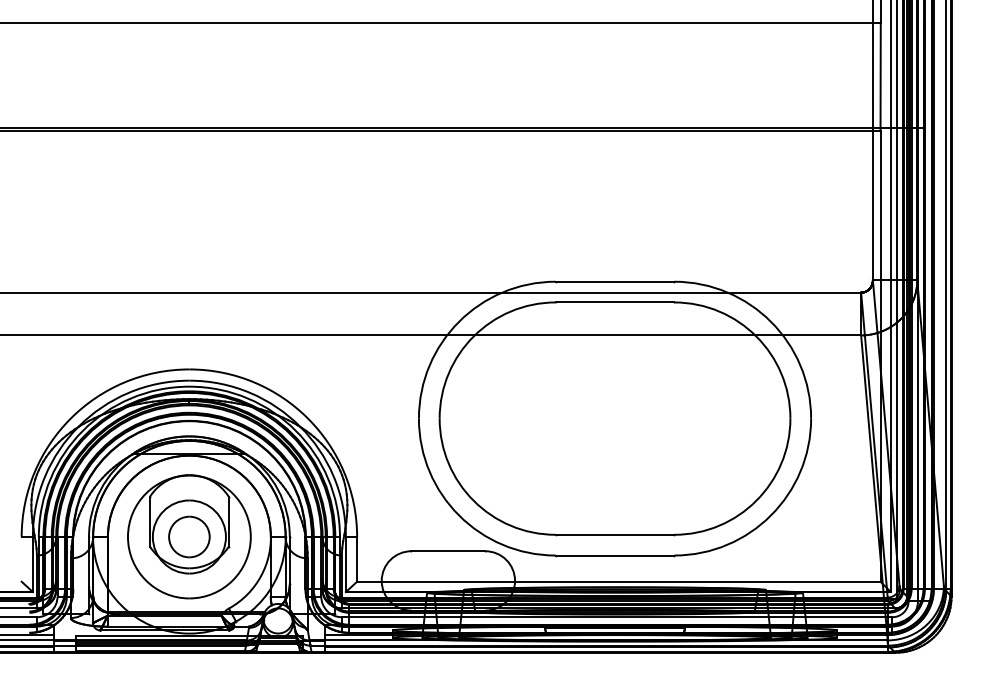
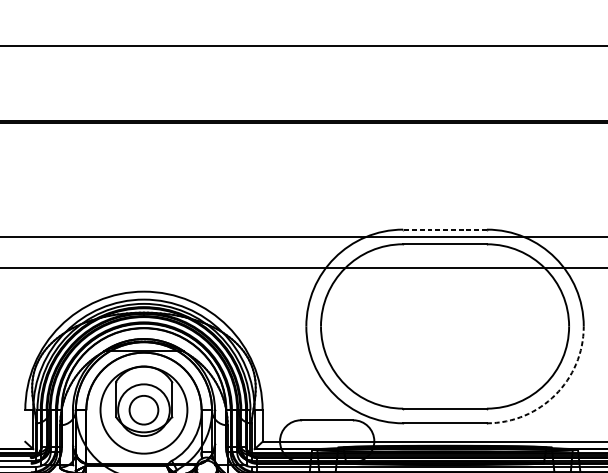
line: (614, 281) -> (444, 229), solid -> dashed
arc: (771, 515) -> (555, 394), solid -> dashed

